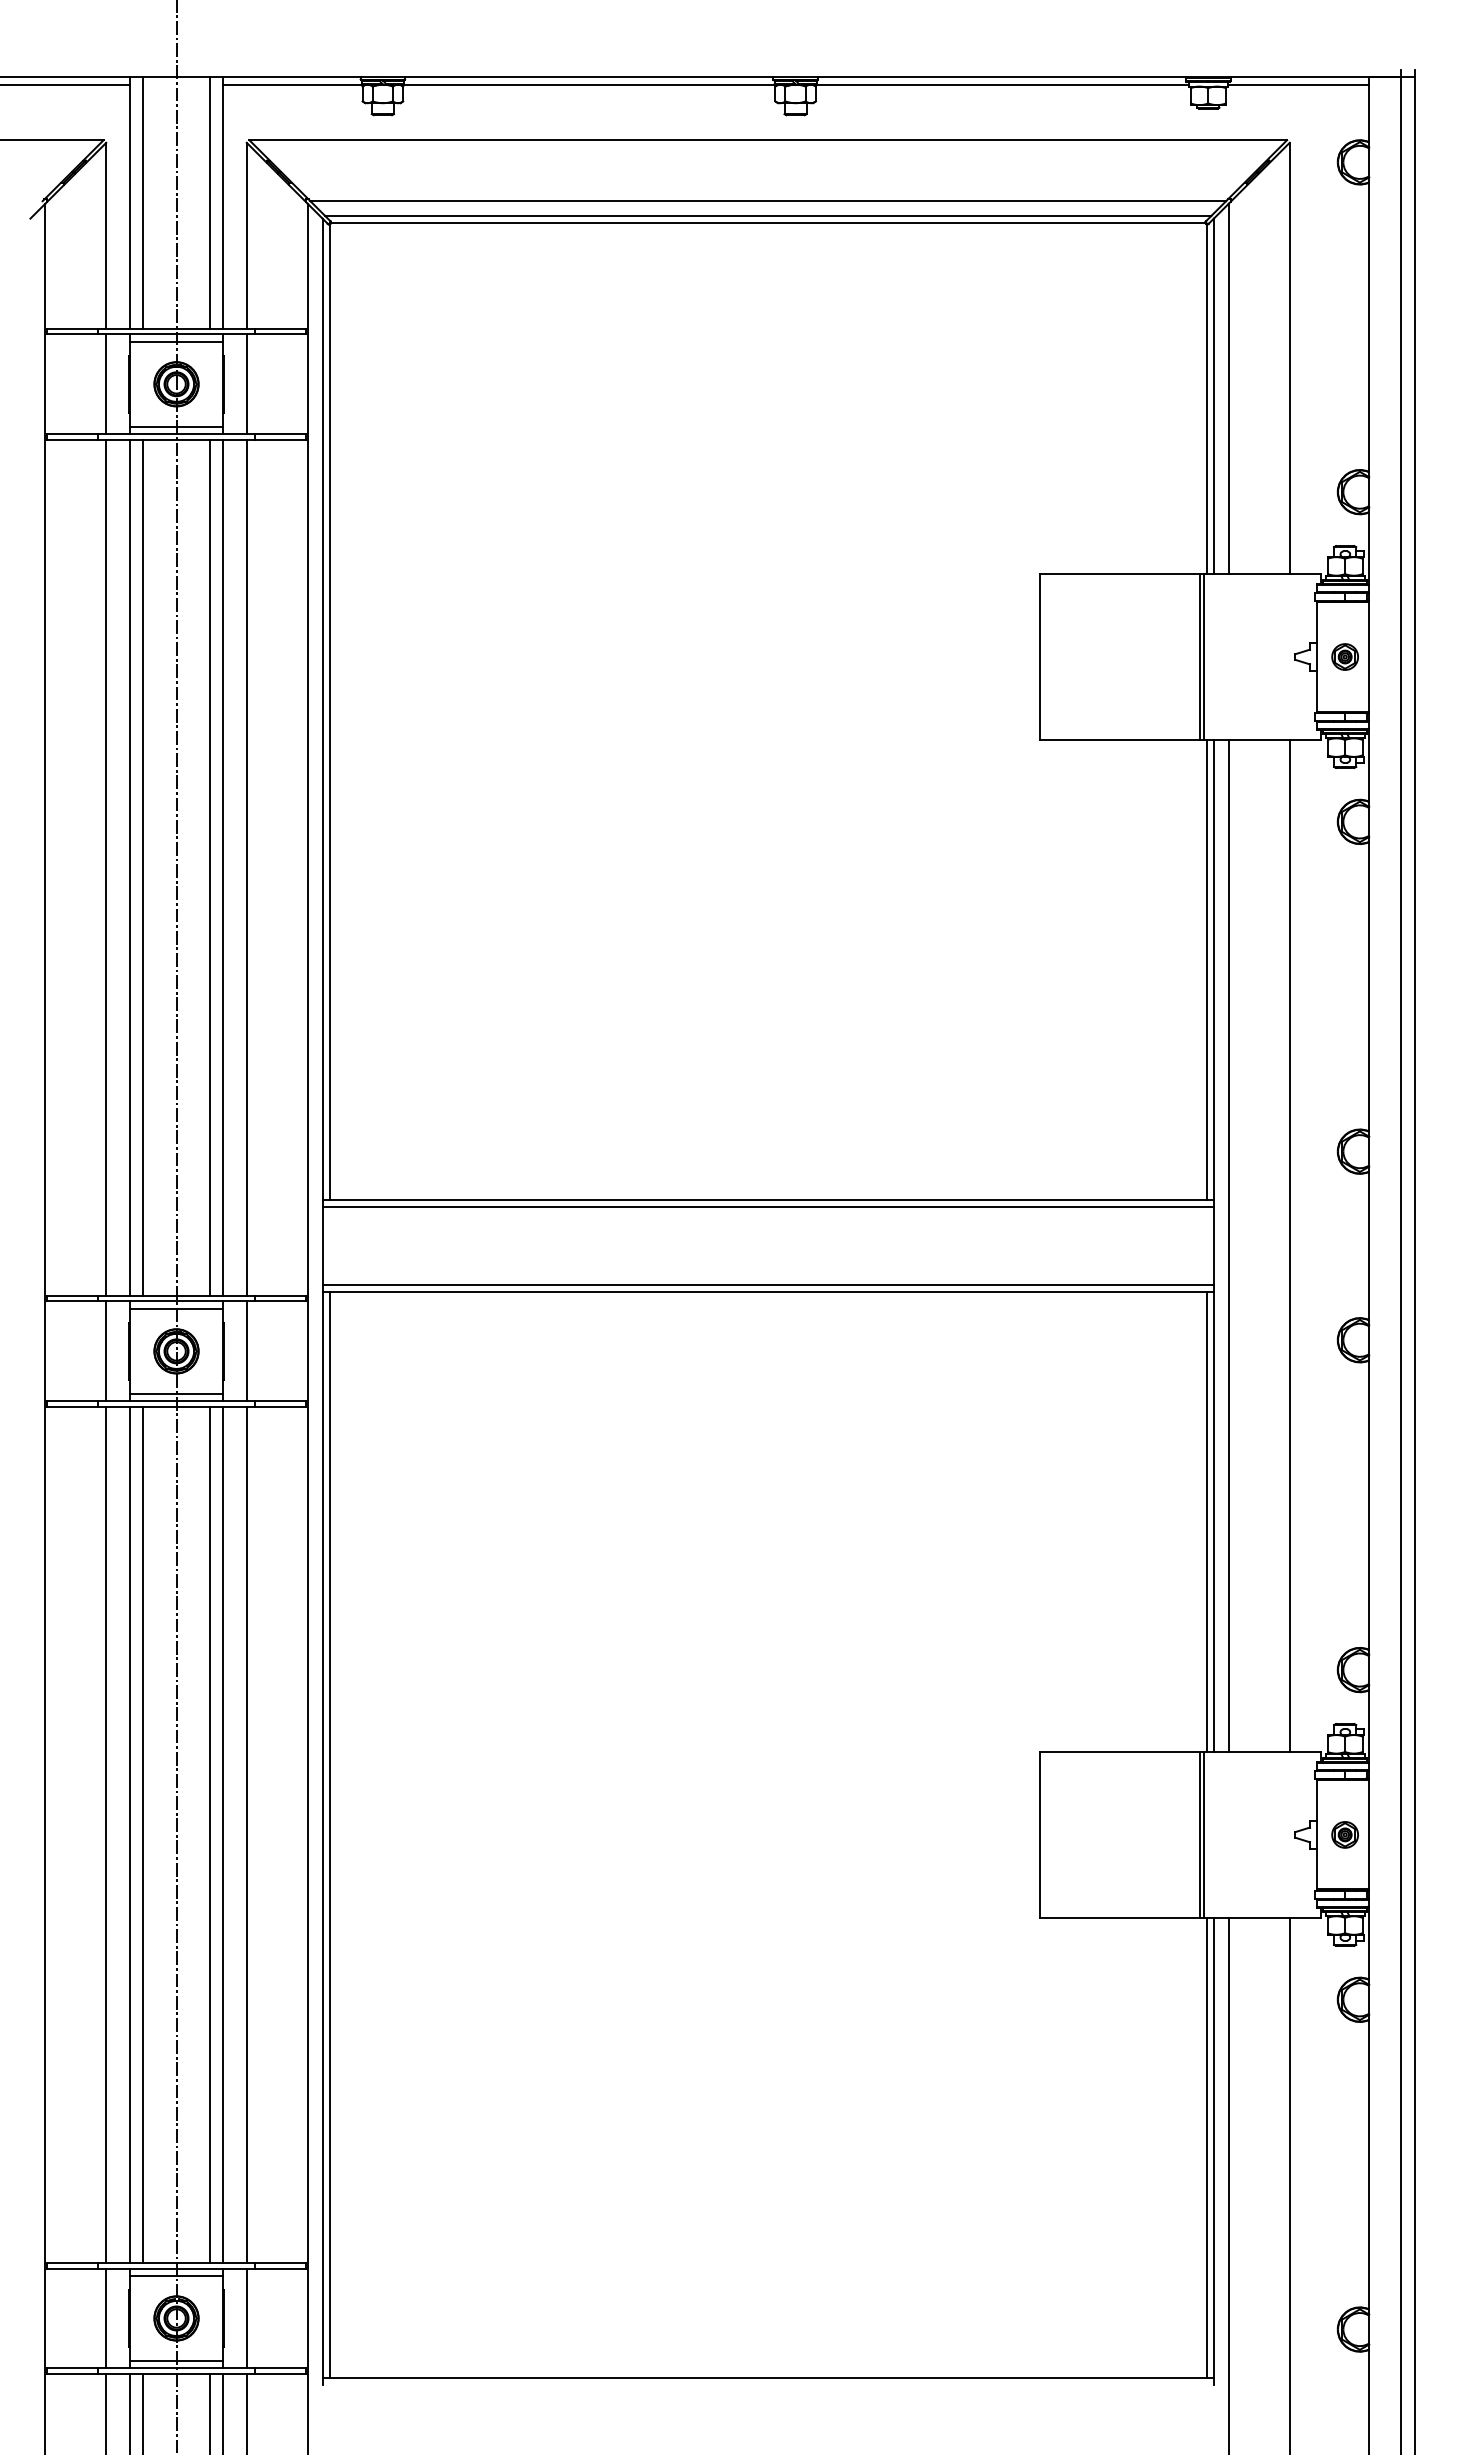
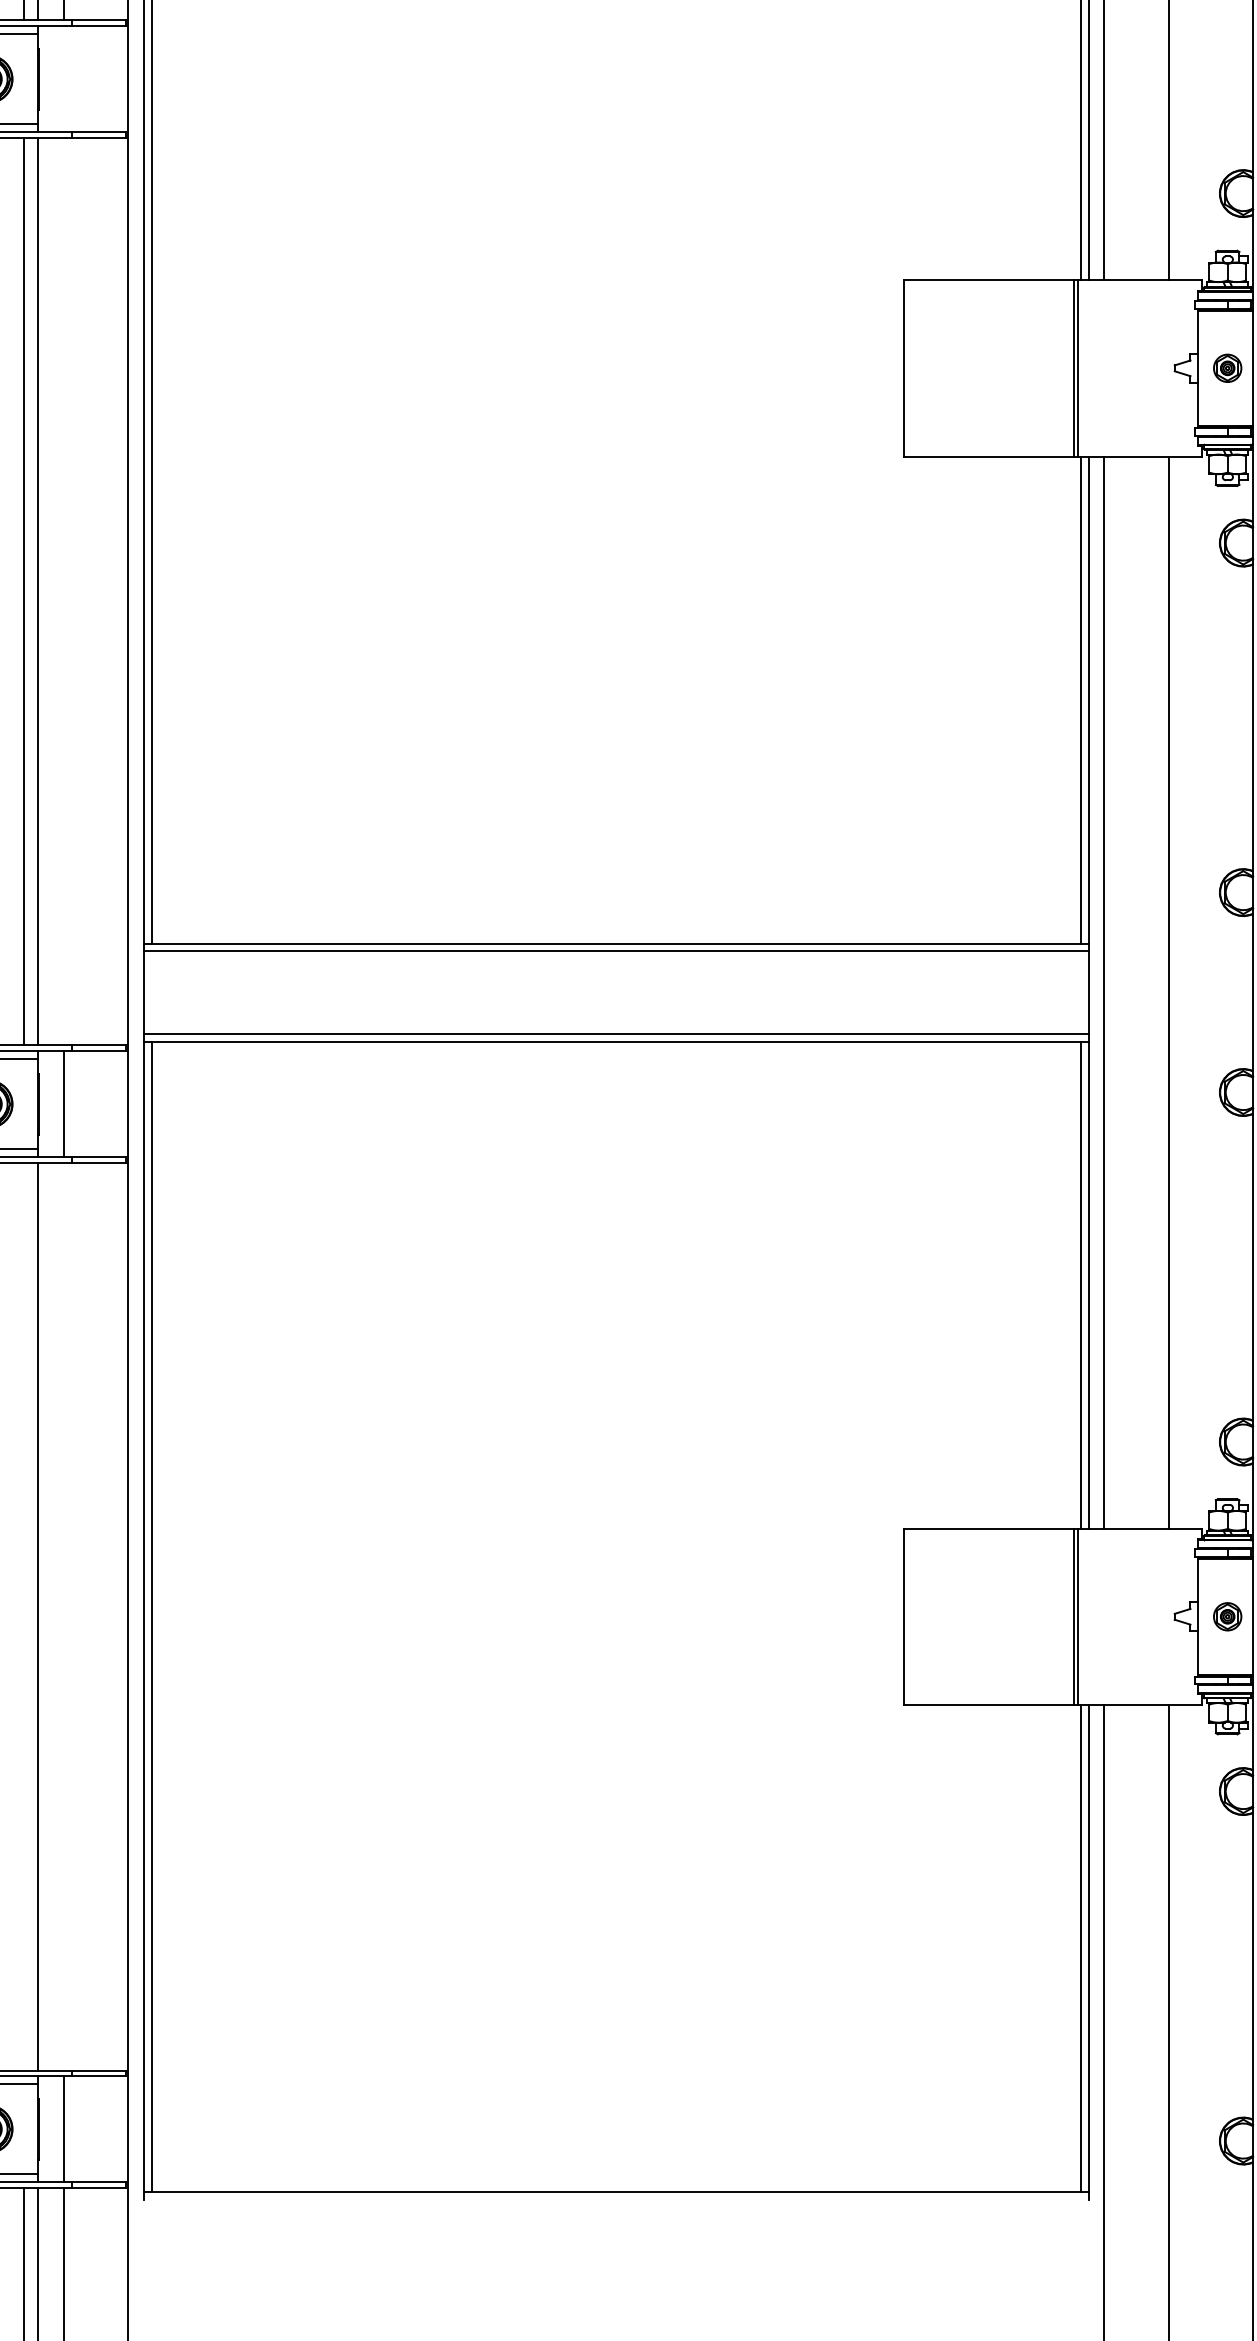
line: (246, 384) -> (63, 79), removed
line: (246, 867) -> (63, 591), removed
line: (209, 1834) -> (23, 1616), removed
line: (246, 1834) -> (63, 1616), removed

